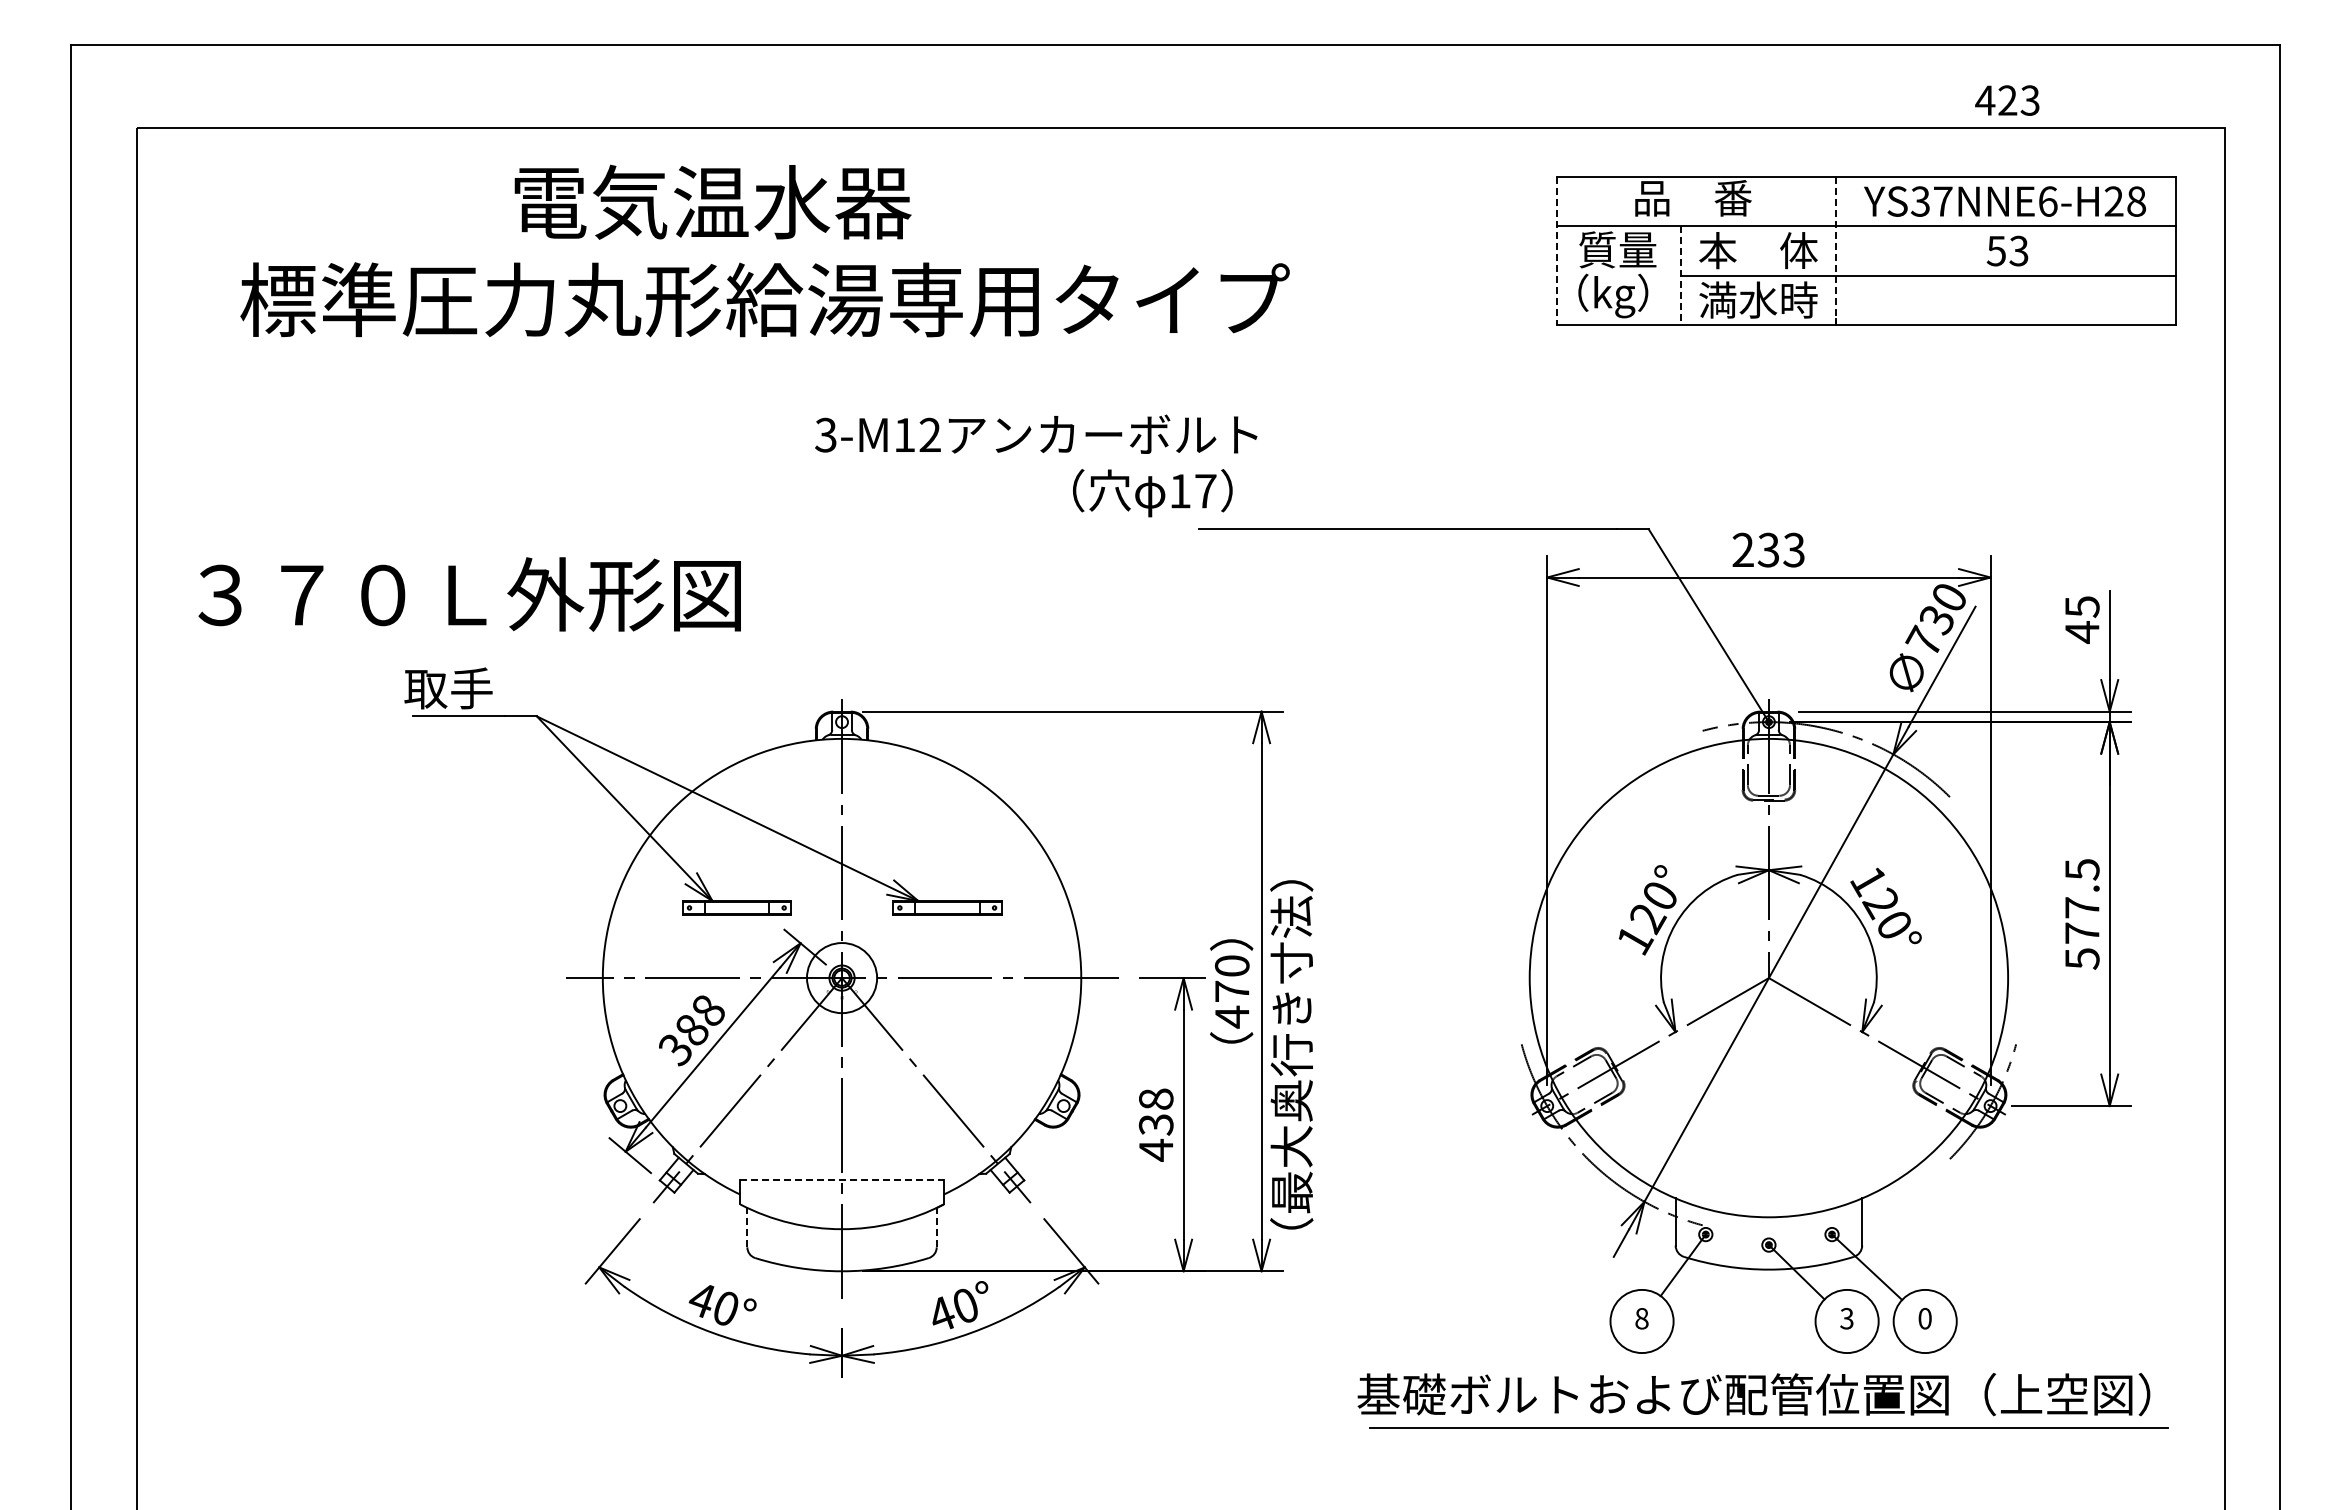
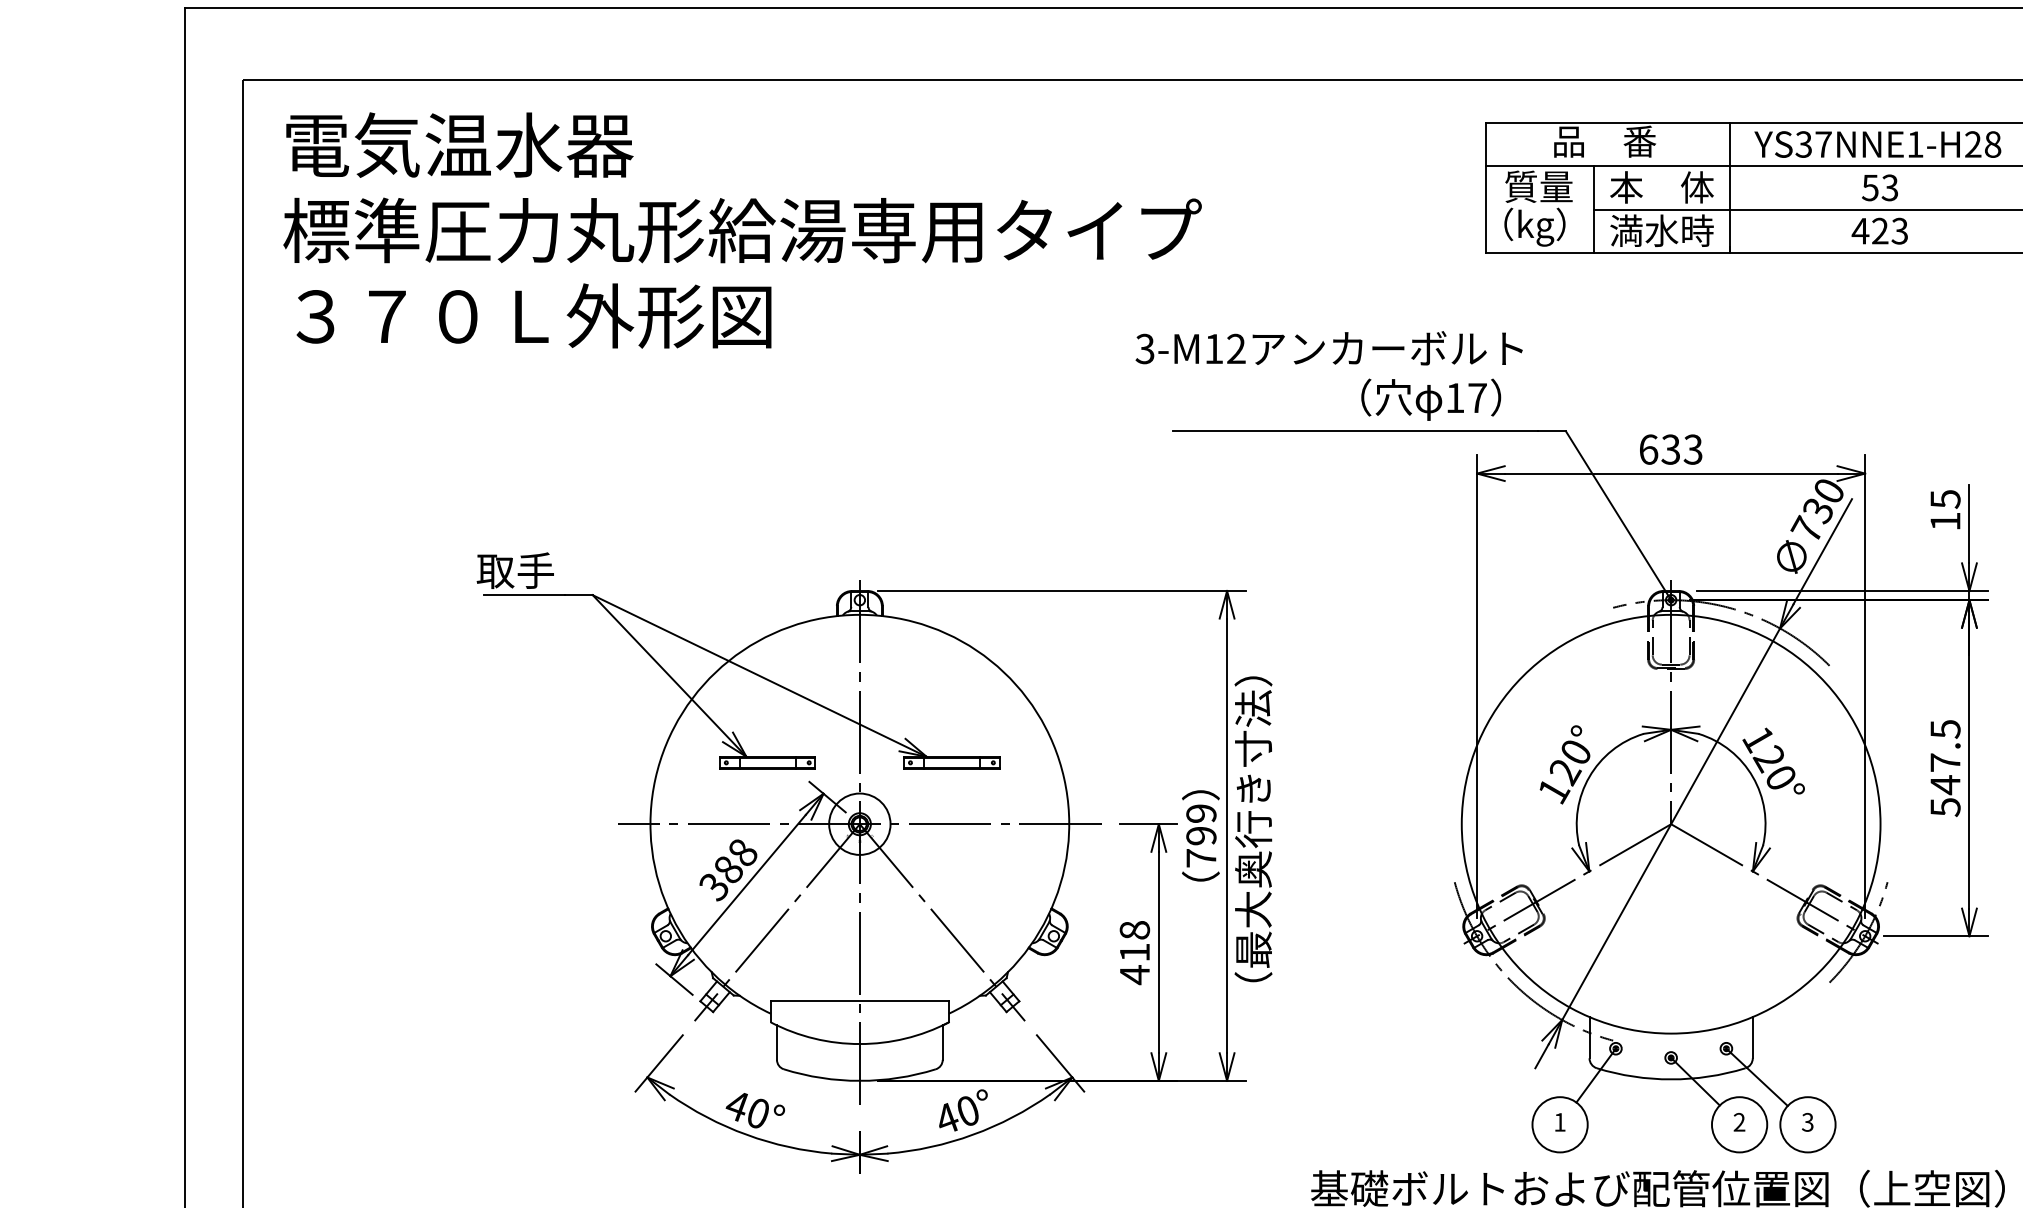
text: (2007, 100) -> (1879, 231), moved
text: (712, 201) -> (459, 144), moved
text: (2048, 201) -> (1915, 144), YS37NNE6-H28 -> YS37NNE1-H28
line: (1557, 251) -> (1486, 188), dashed -> solid
line: (1835, 251) -> (1729, 188), dashed -> solid
line: (1681, 275) -> (1594, 209), dashed -> solid
text: (764, 299) -> (742, 230), moved
text: (1036, 465) -> (1329, 375), moved
text: (1743, 549) -> (1648, 449), 233 -> 633
text: (469, 594) -> (533, 316), moved
text: (2082, 632) -> (1945, 521), 45 -> 15
text: (2082, 933) -> (1945, 785), 577.5 -> 547.5
text: (1231, 991) -> (1200, 835), 470 -> 799
text: (1291, 1054) -> (1253, 828), moved
text: (1155, 1124) -> (1134, 952), 438 -> 418
line: (842, 1180) -> (860, 1001), dashed -> solid
line: (747, 1227) -> (777, 1042), dashed -> solid
line: (936, 1227) -> (942, 1042), dashed -> solid
text: (1641, 1318) -> (1559, 1122), 8 -> 1
text: (1846, 1318) -> (1739, 1122), 3 -> 2
text: (1924, 1318) -> (1807, 1122), 0 -> 3

